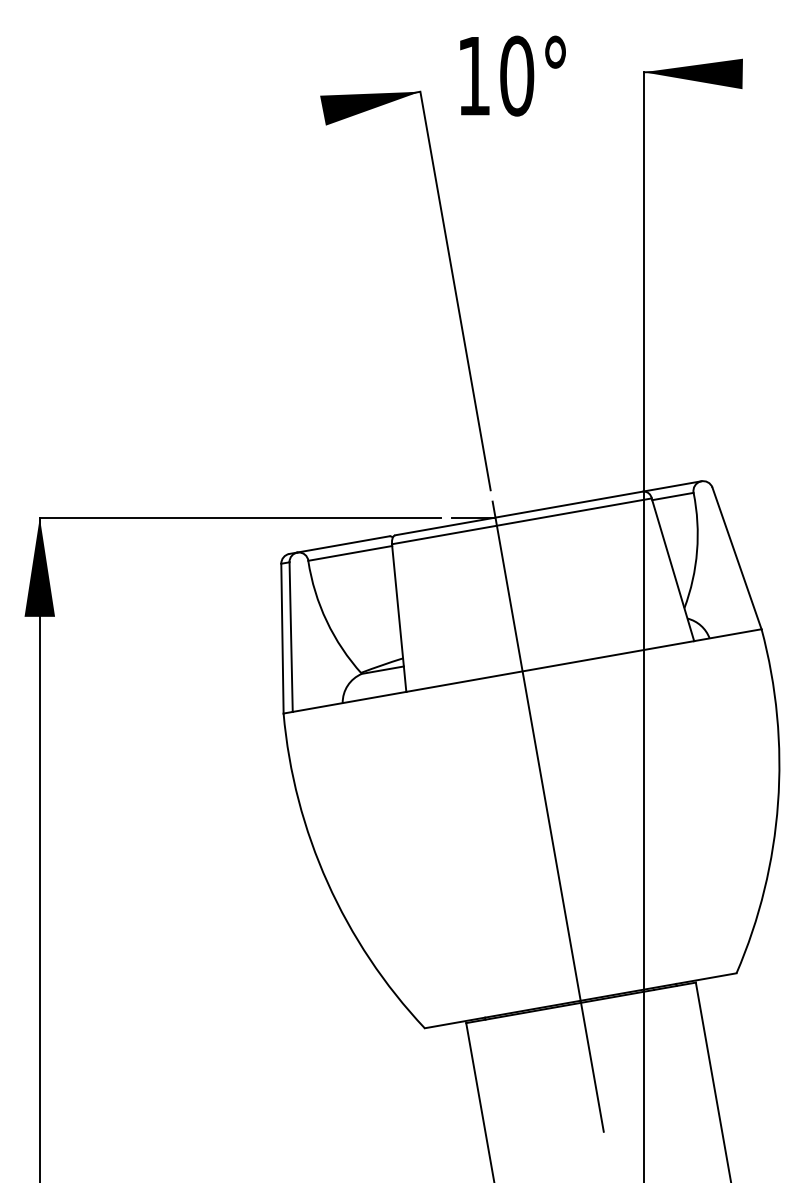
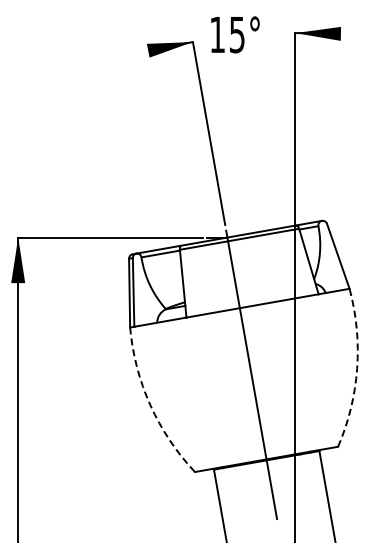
text: (517, 75) -> (237, 34), 10° -> 15°
arc: (778, 802) -> (357, 368), solid -> dashed
arc: (327, 883) -> (150, 405), solid -> dashed

